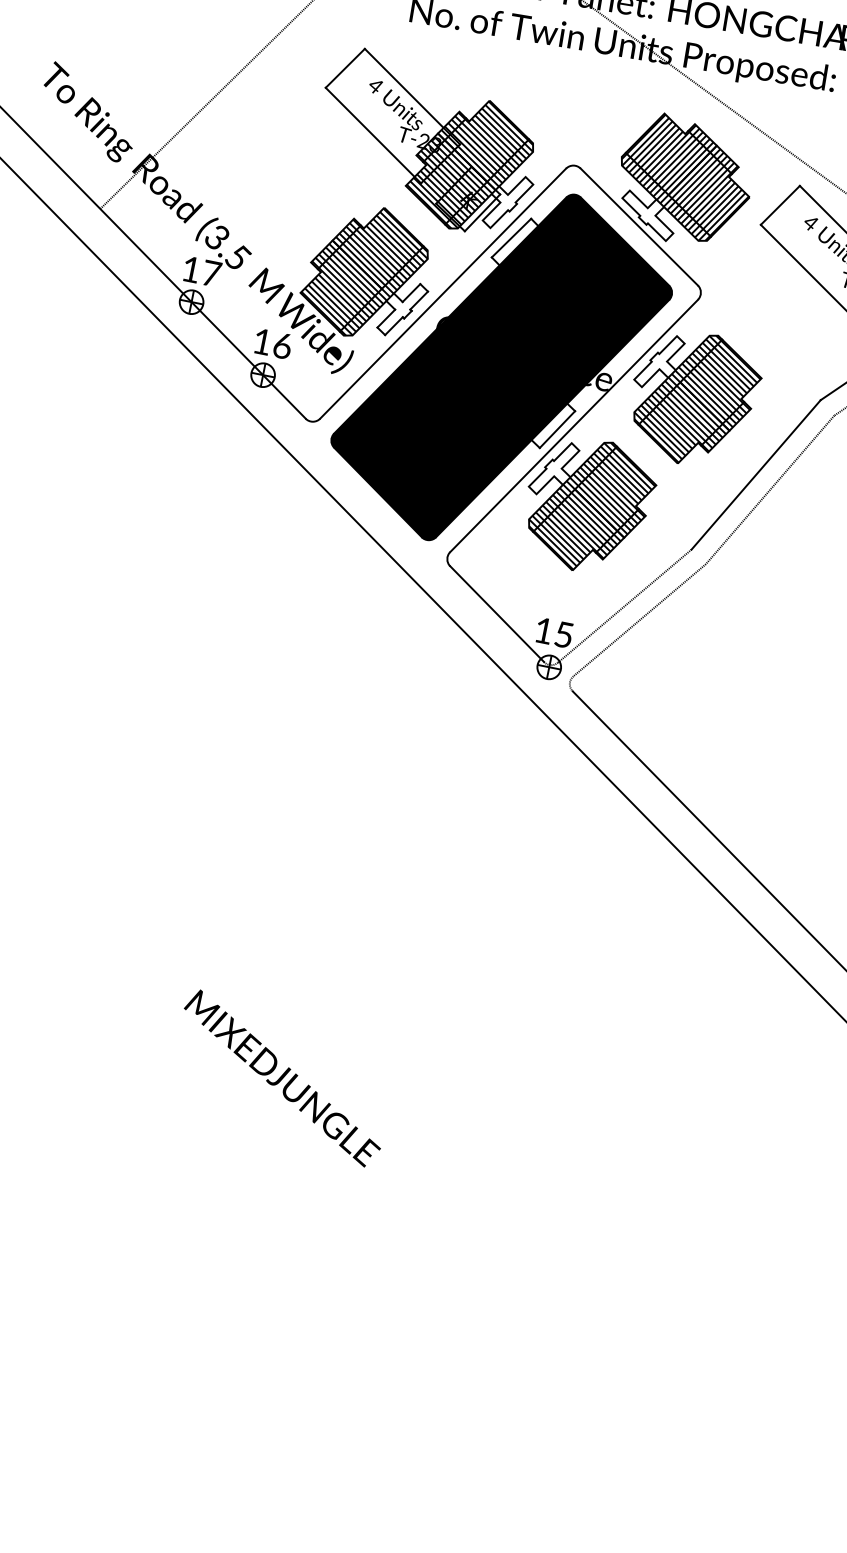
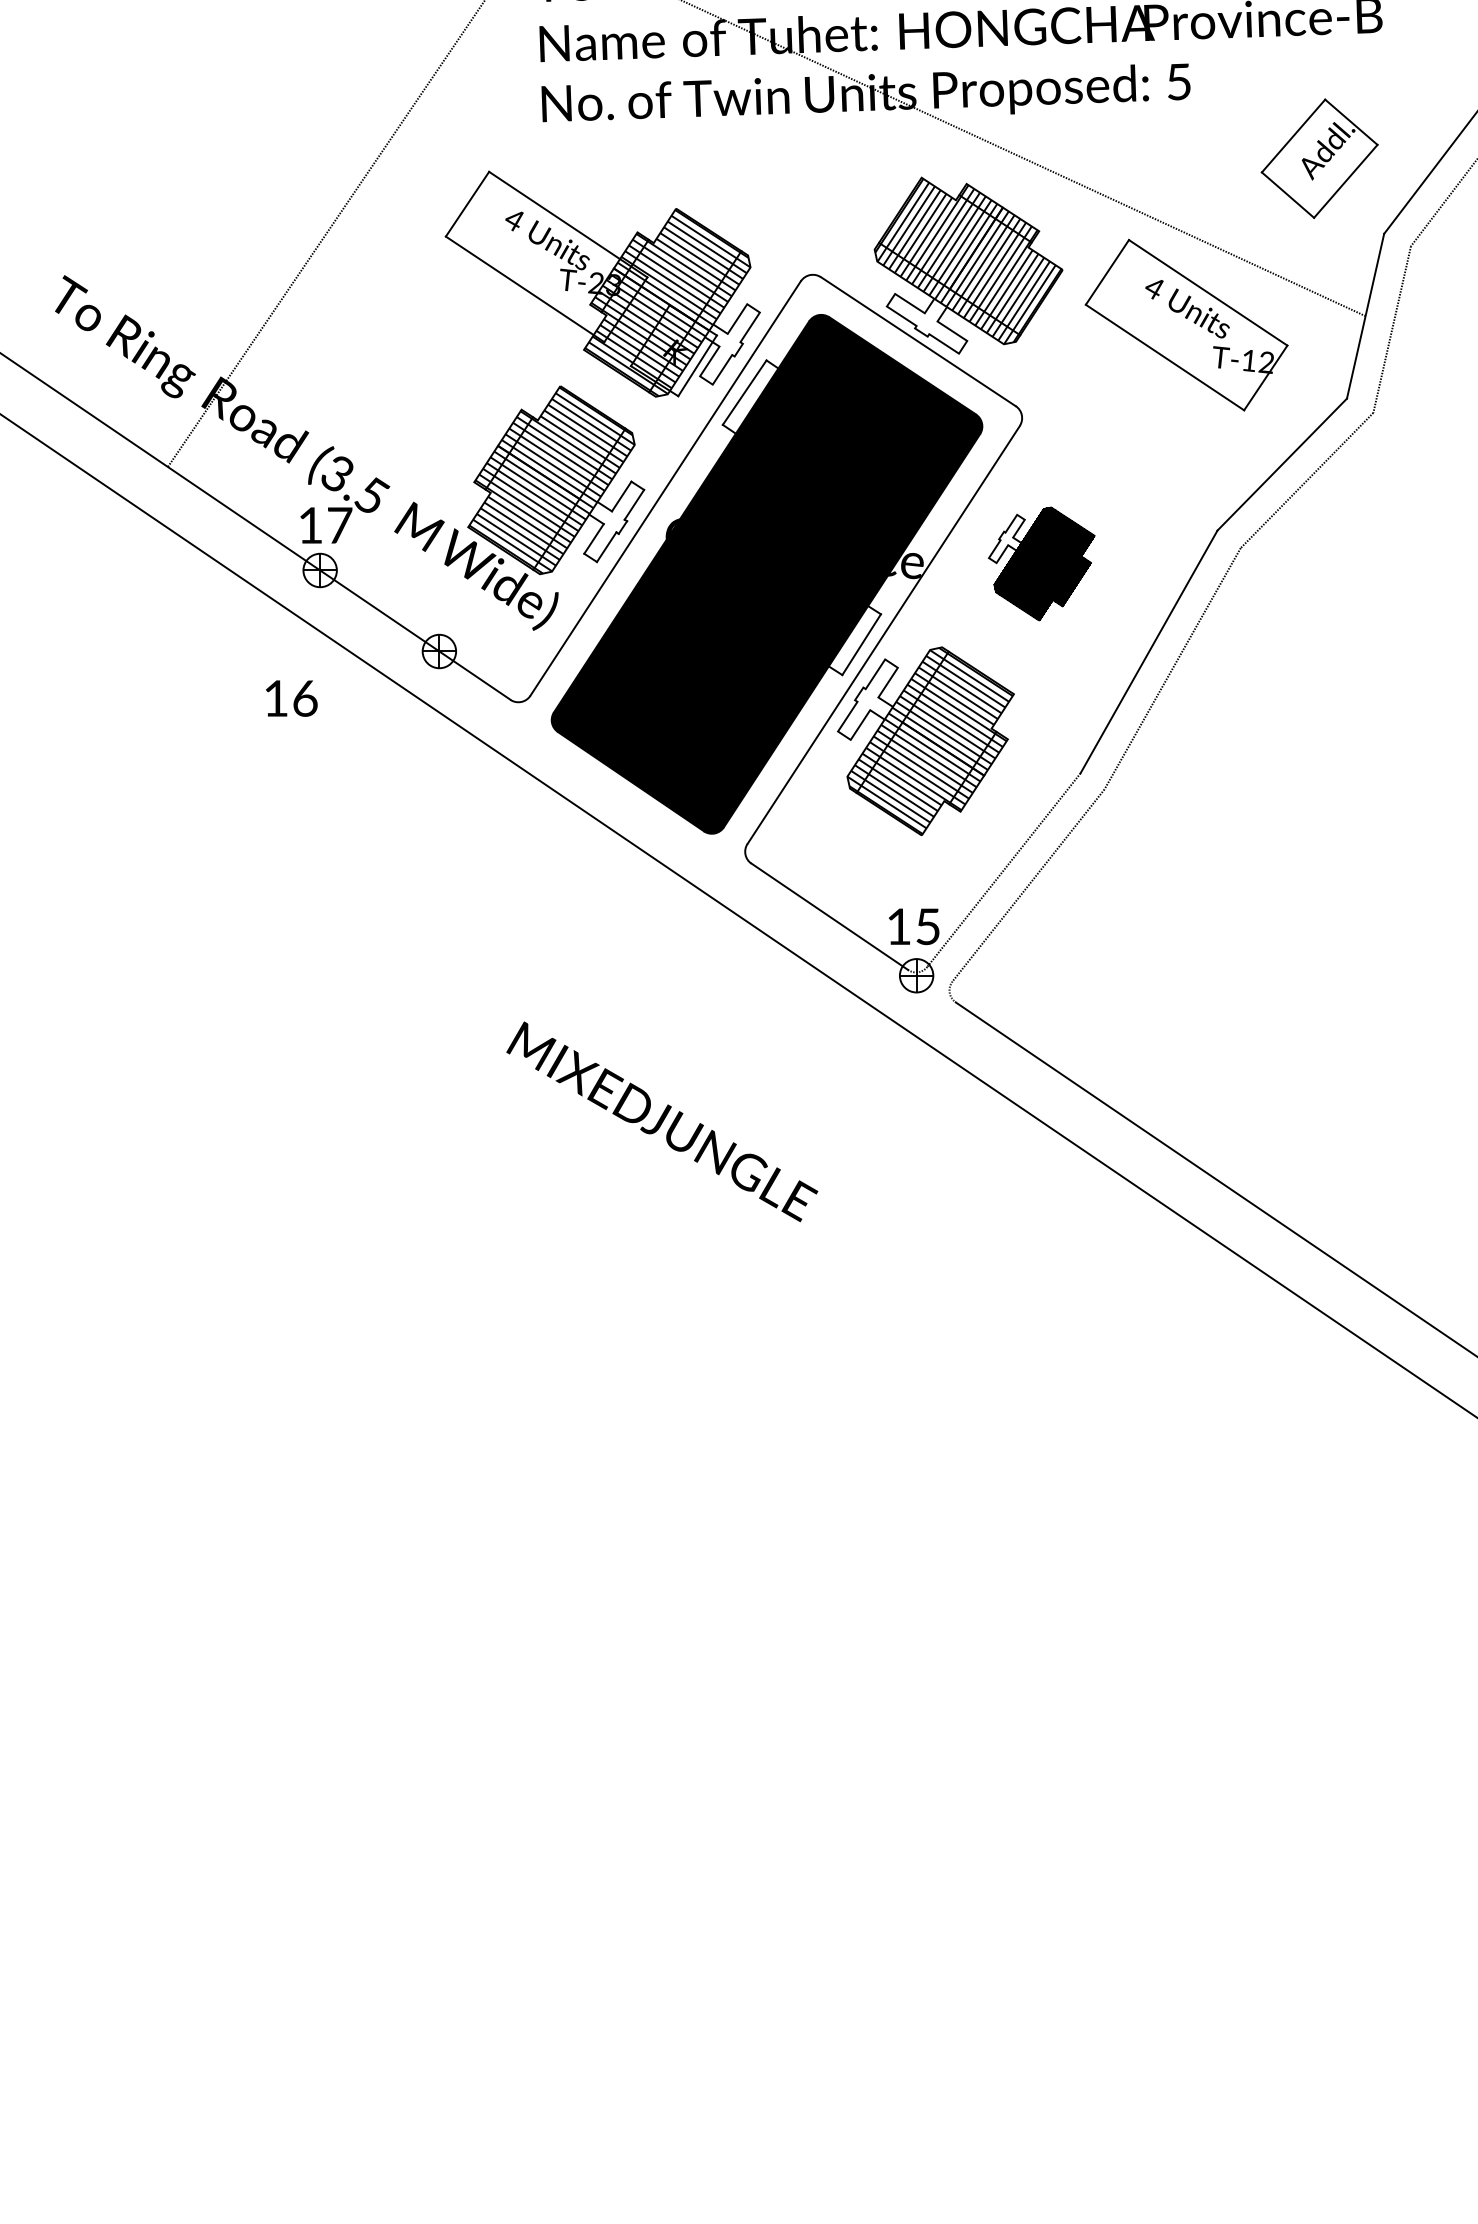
text: (273, 343) -> (291, 698), moved
part: (693, 398) -> (1041, 563), size x0.6
text: (282, 1078) -> (662, 1121), moved

